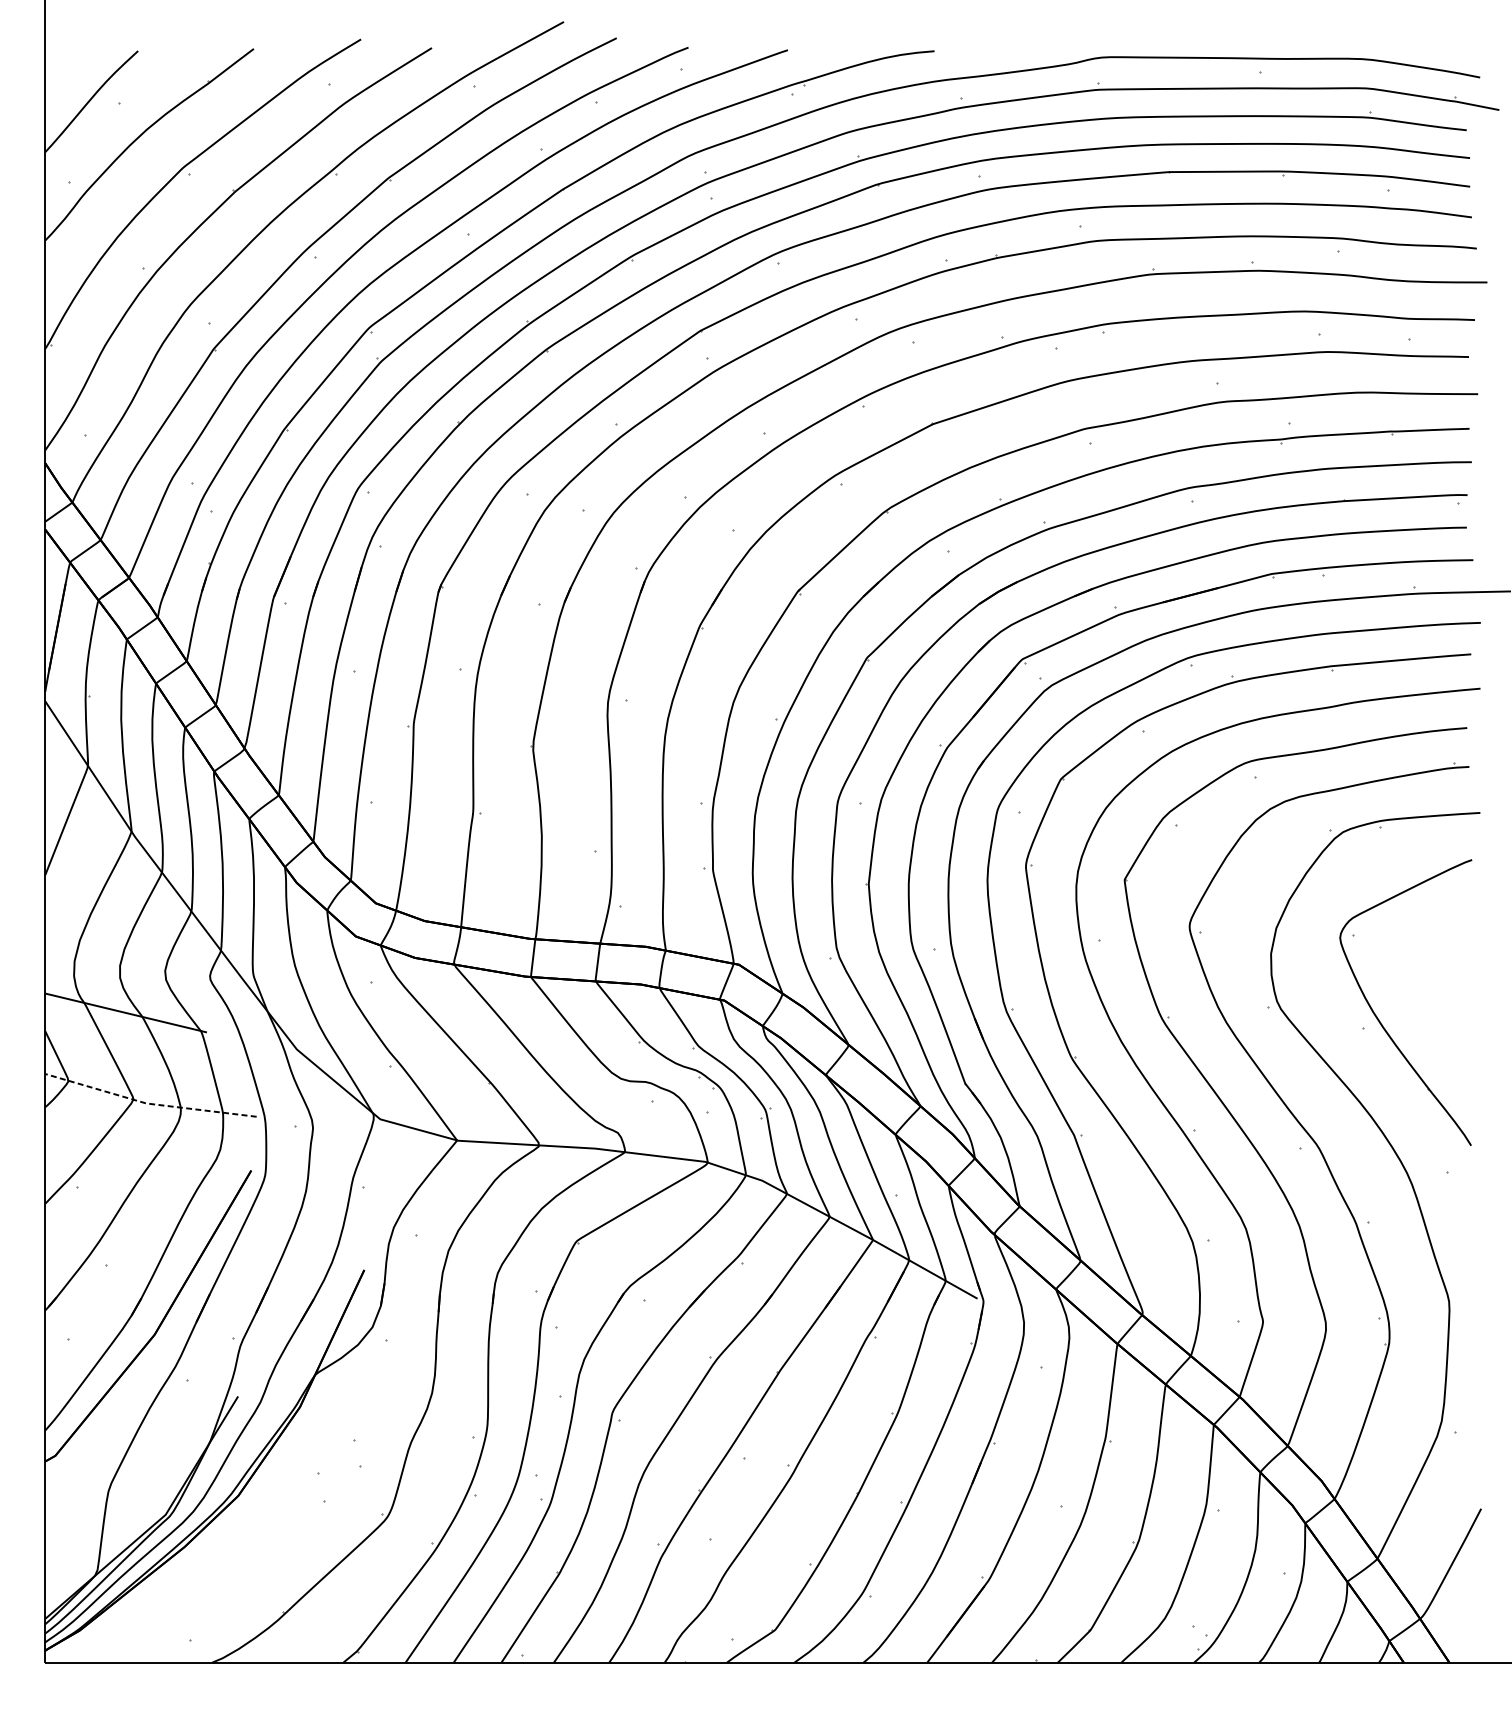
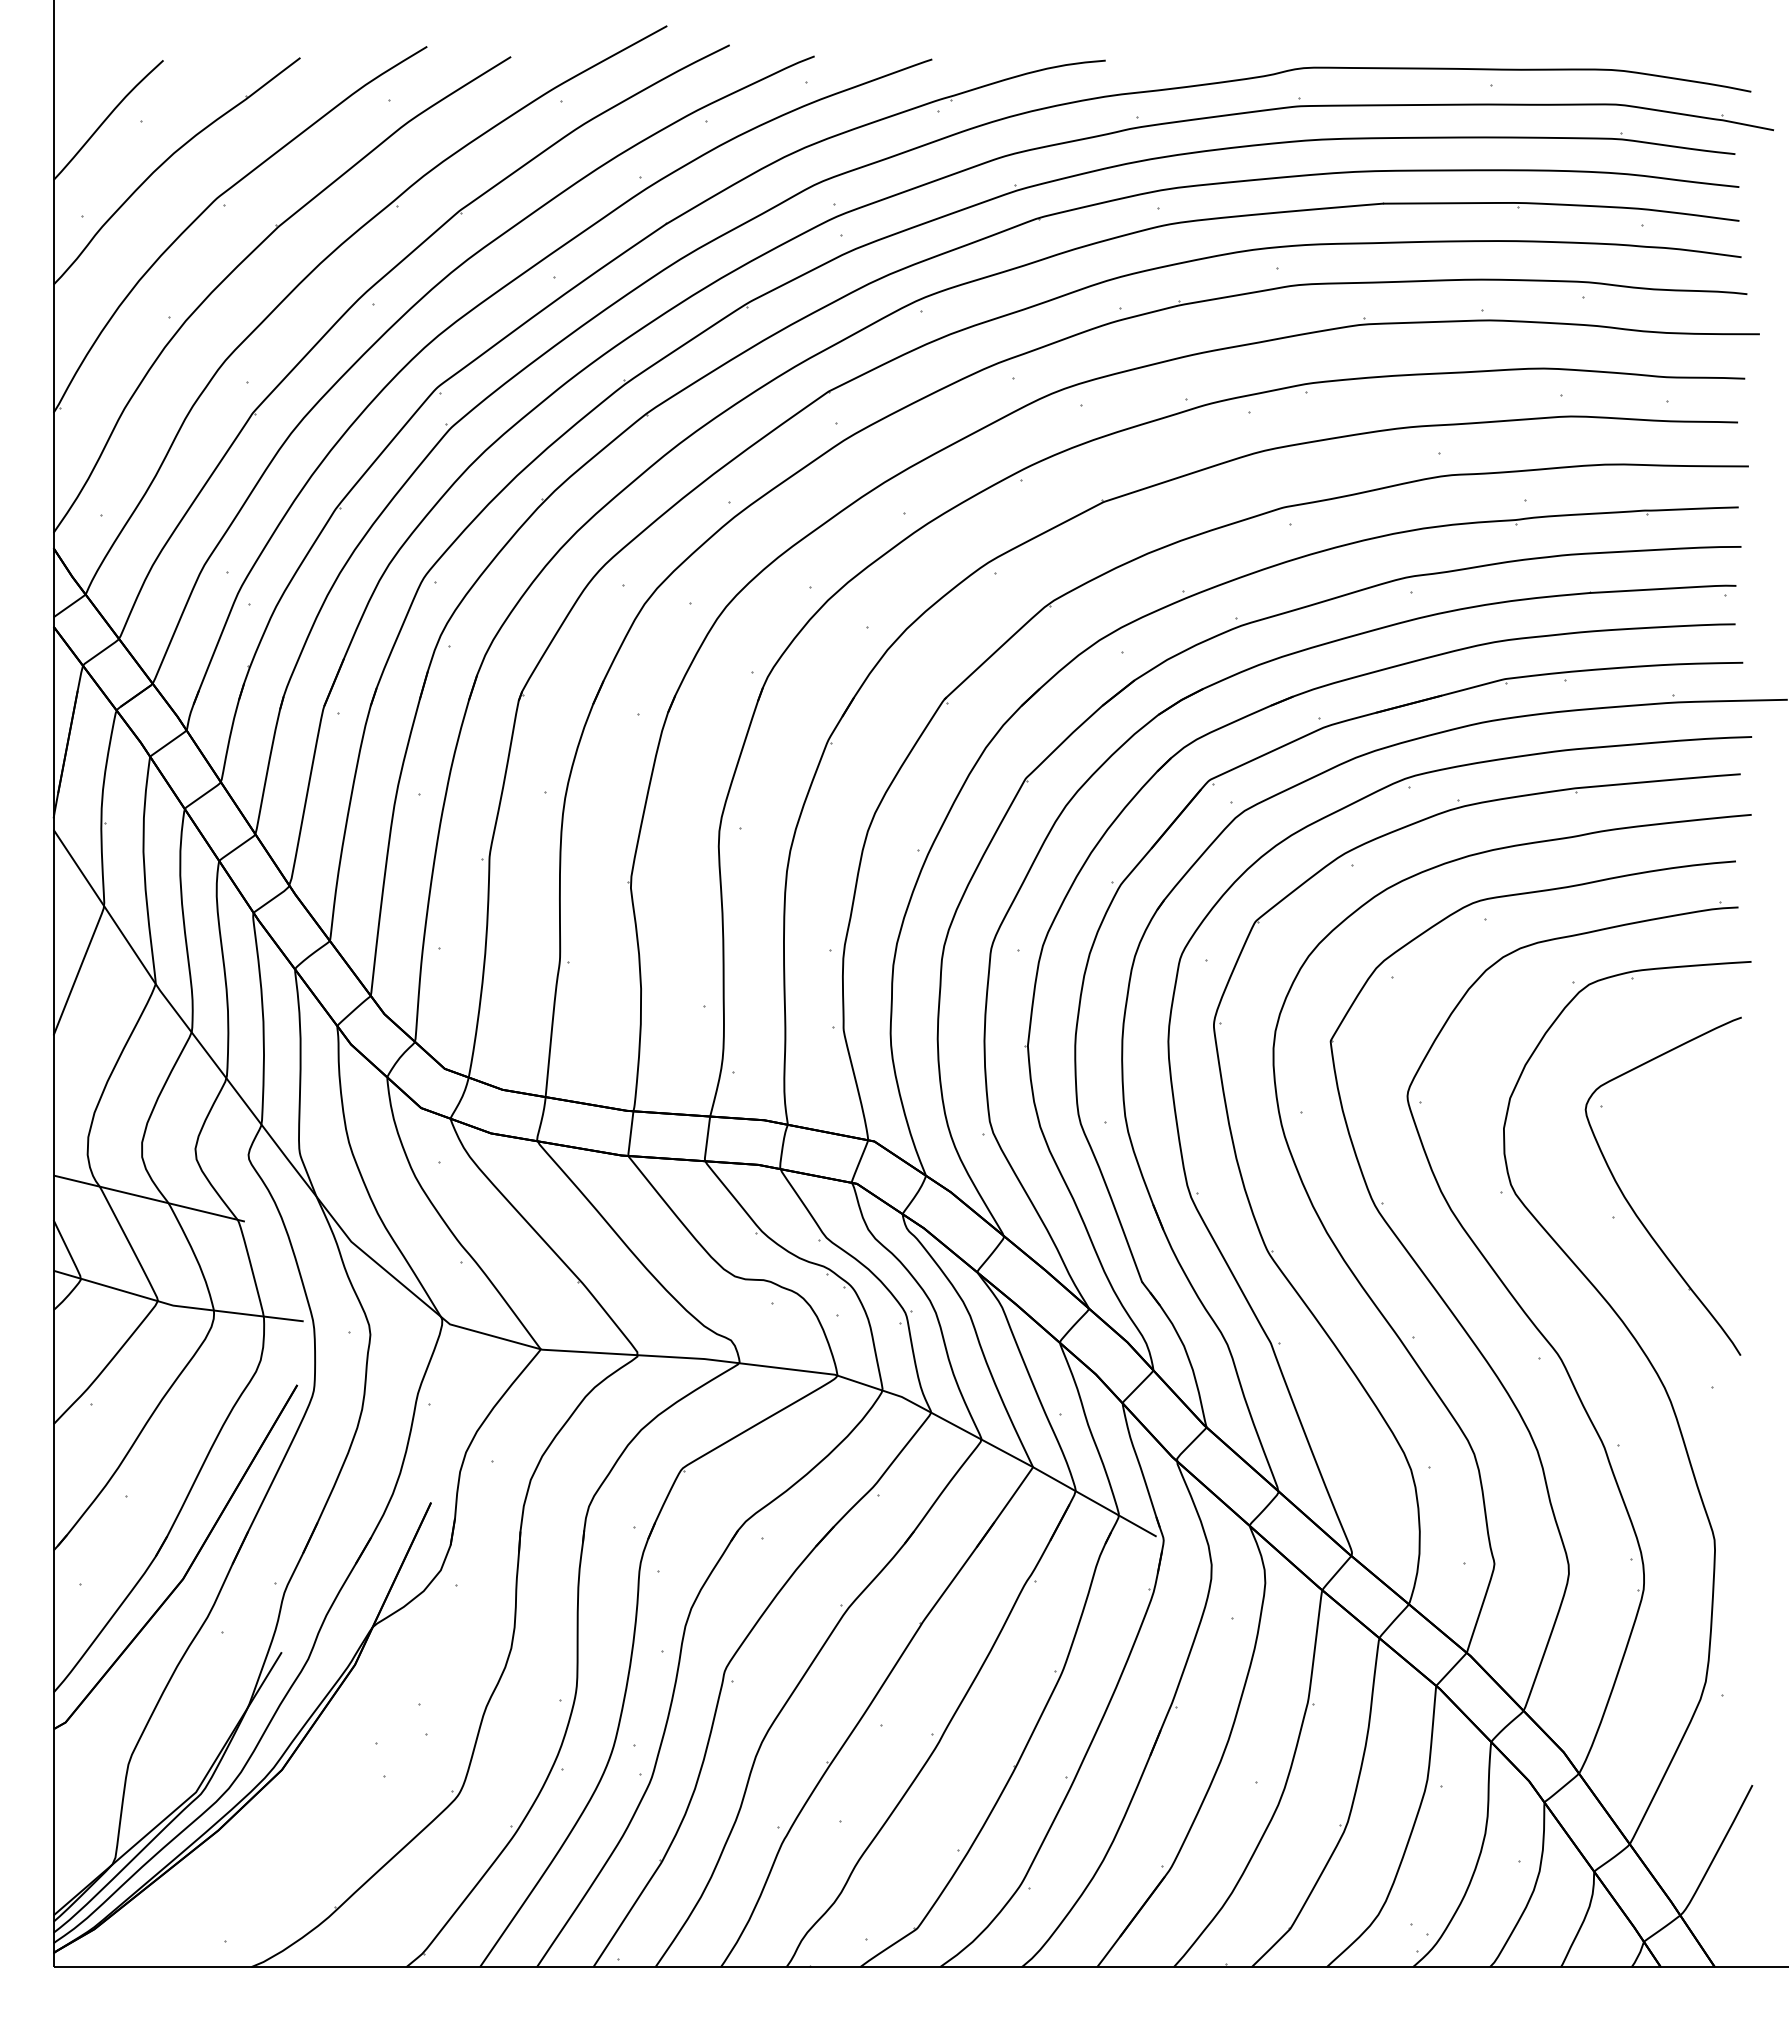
line: (149, 1103) -> (176, 1305), dashed -> solid

